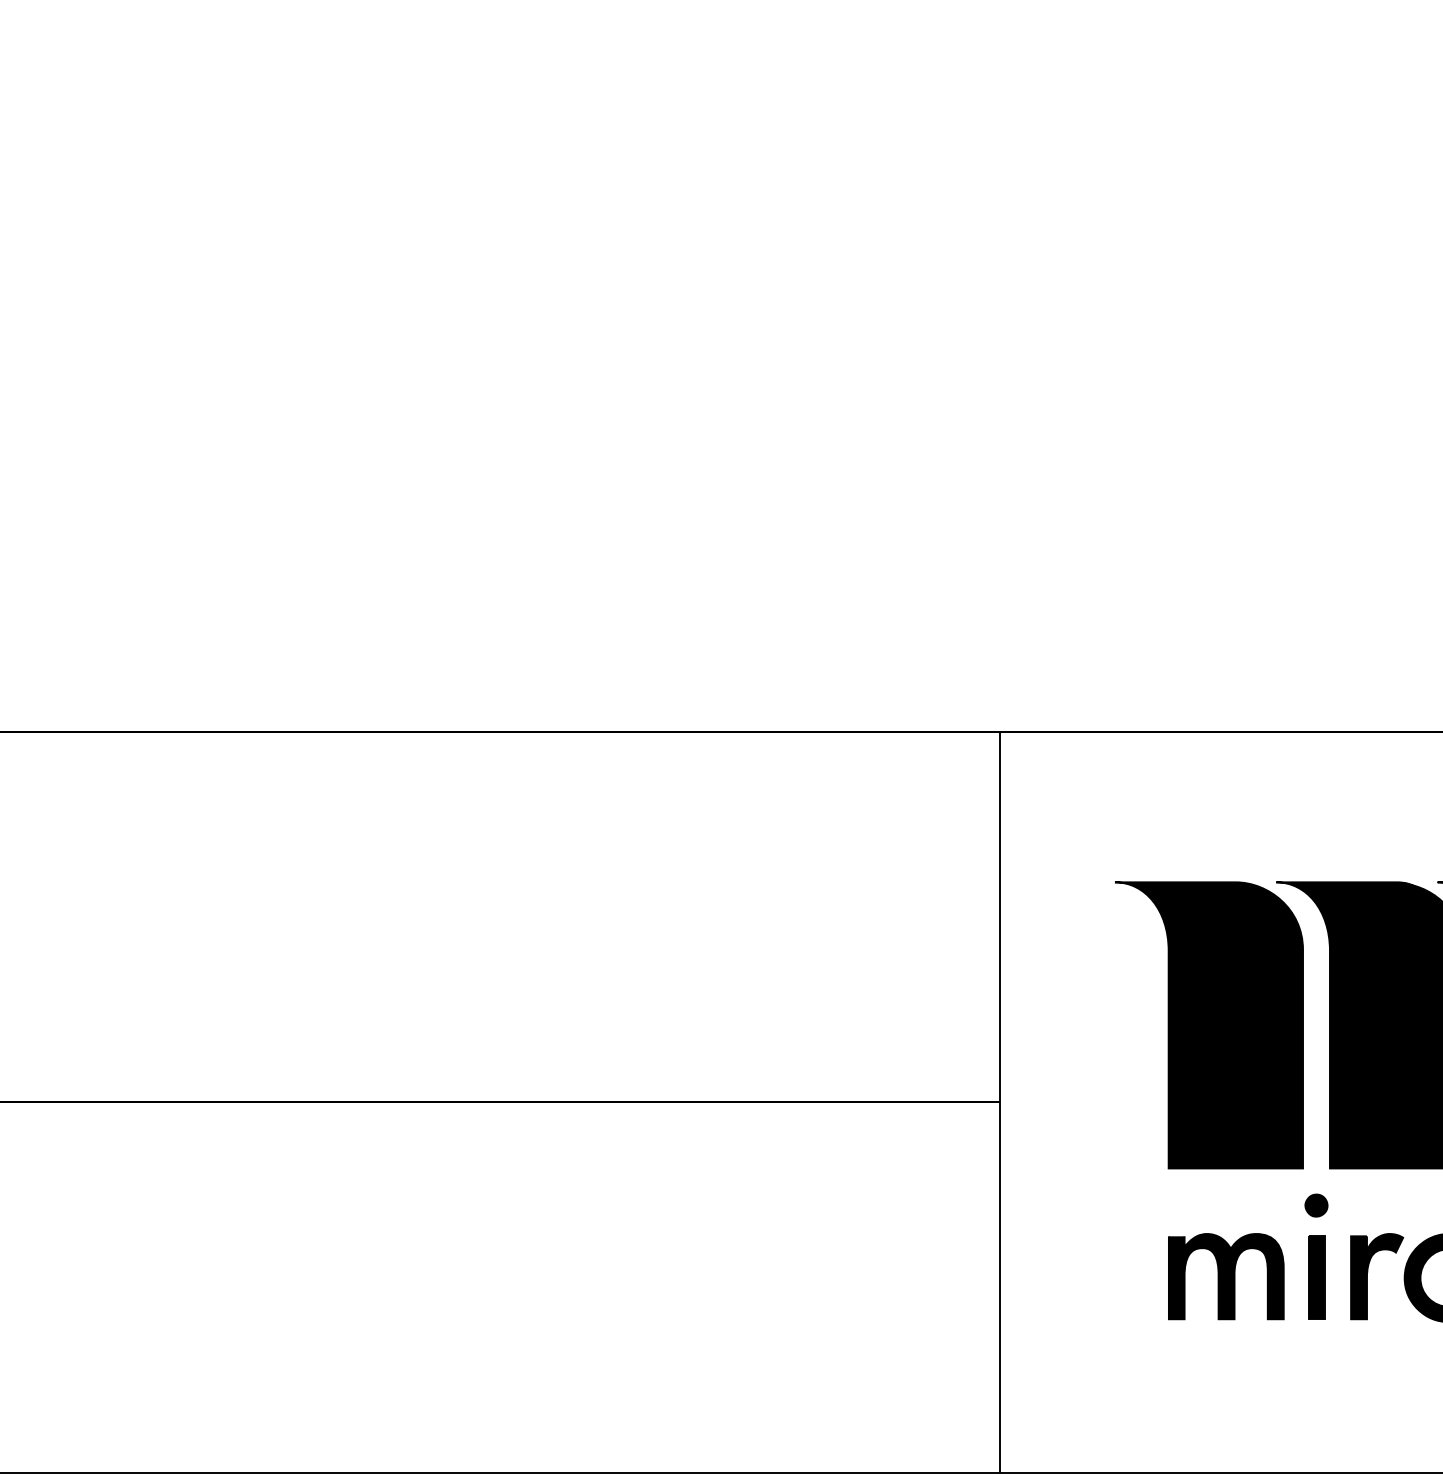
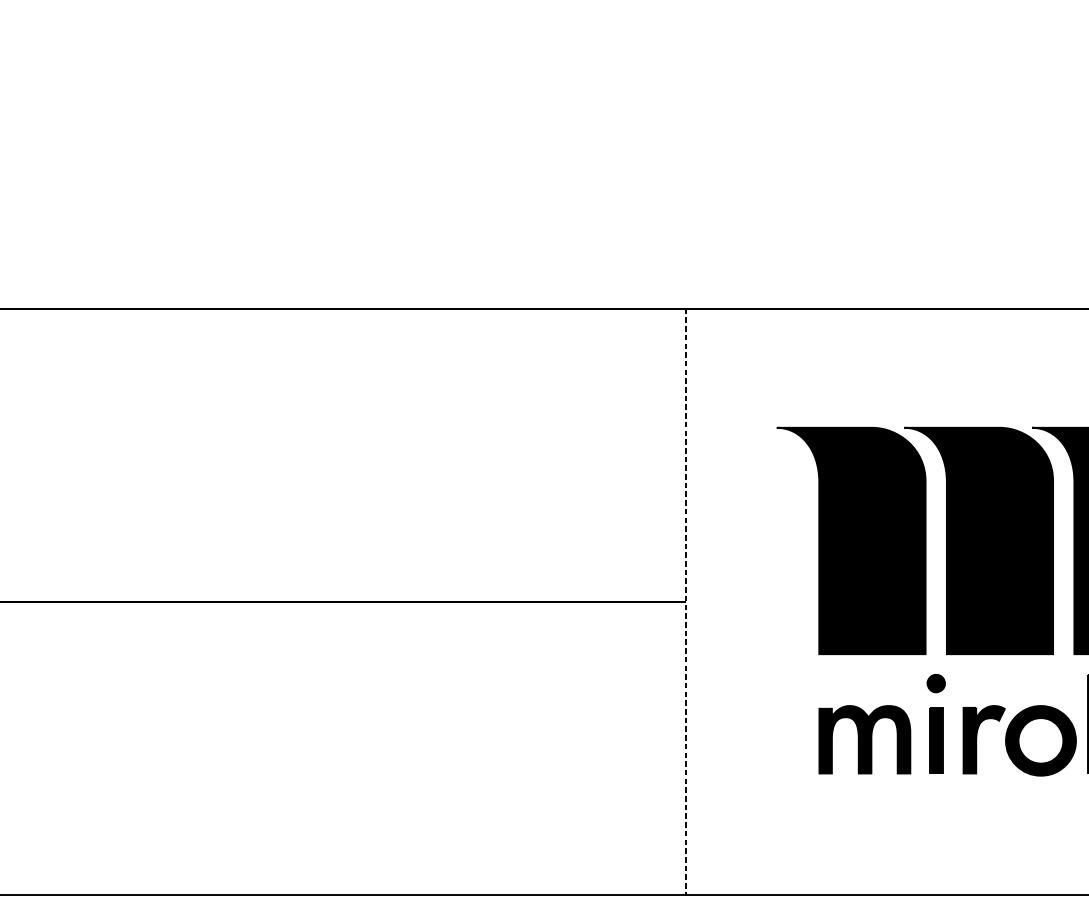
line: (999, 1102) -> (685, 601), solid -> dashed

